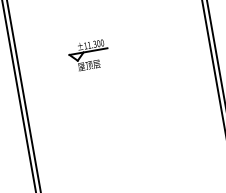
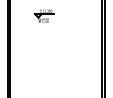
part: (89, 54) -> (44, 15), moved

